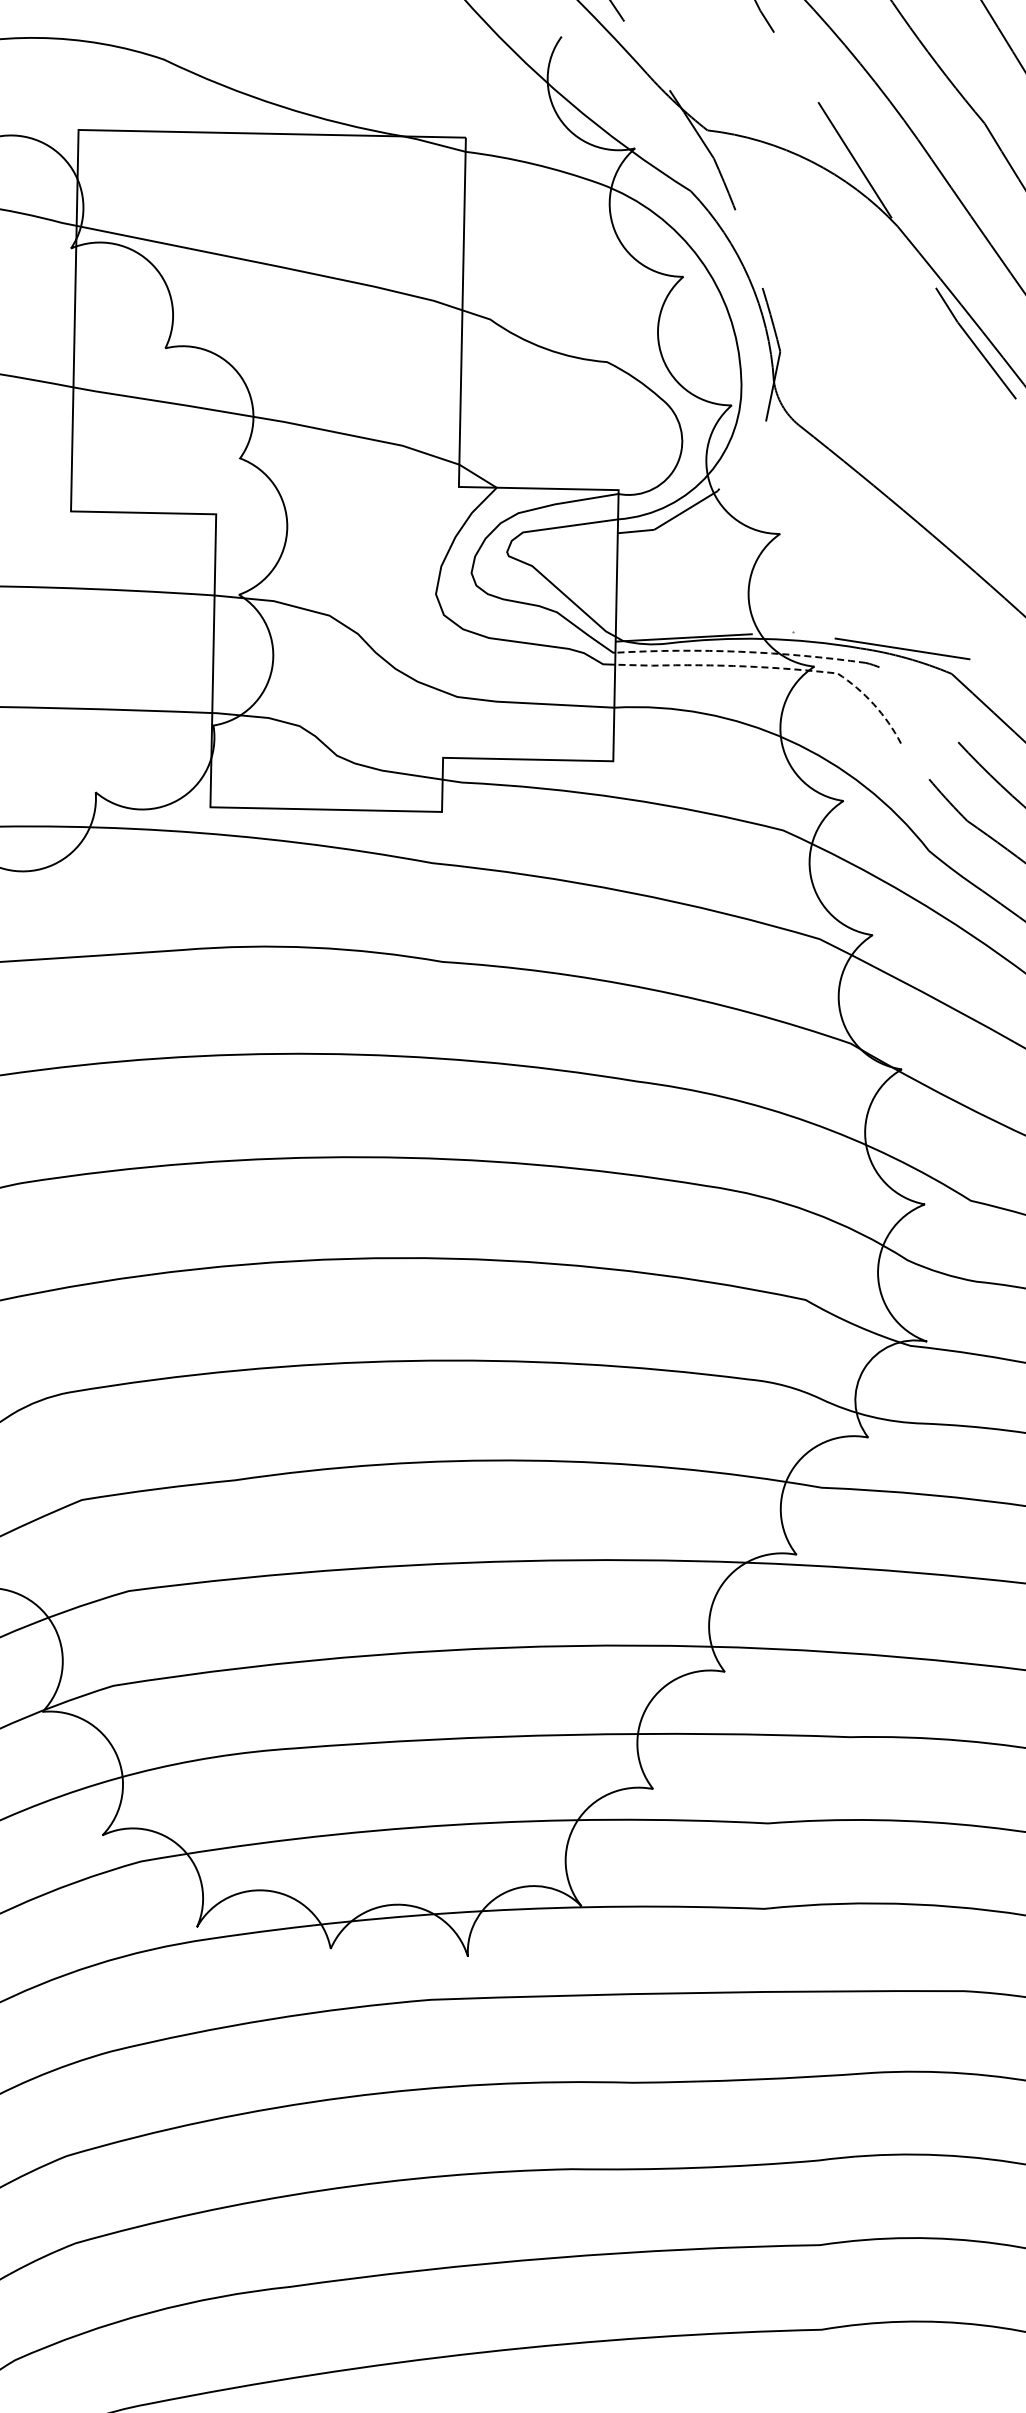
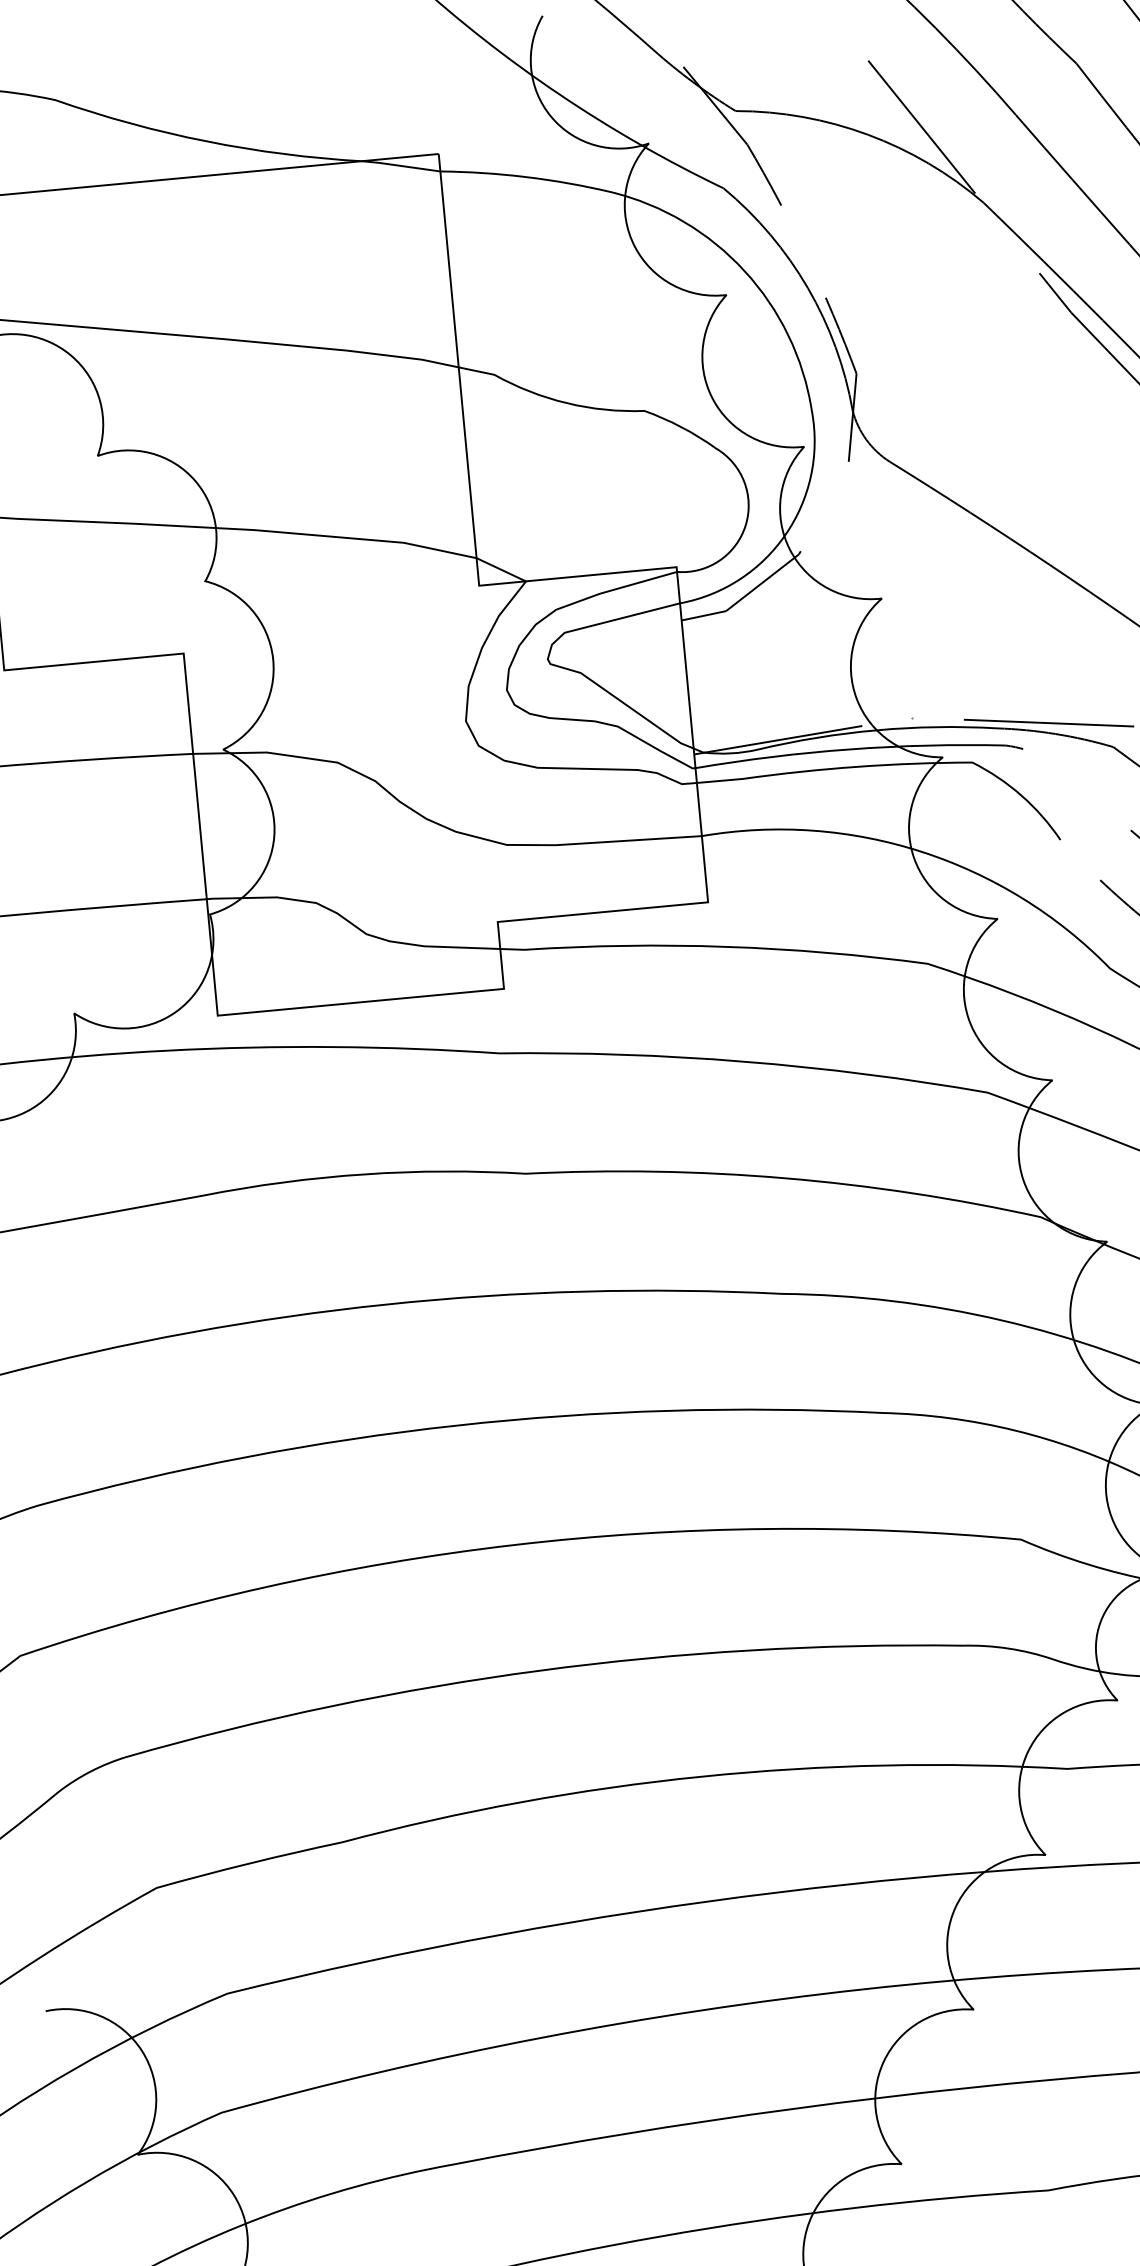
line: (740, 651) -> (849, 749), dashed -> solid
line: (775, 668) -> (895, 765), dashed -> solid

